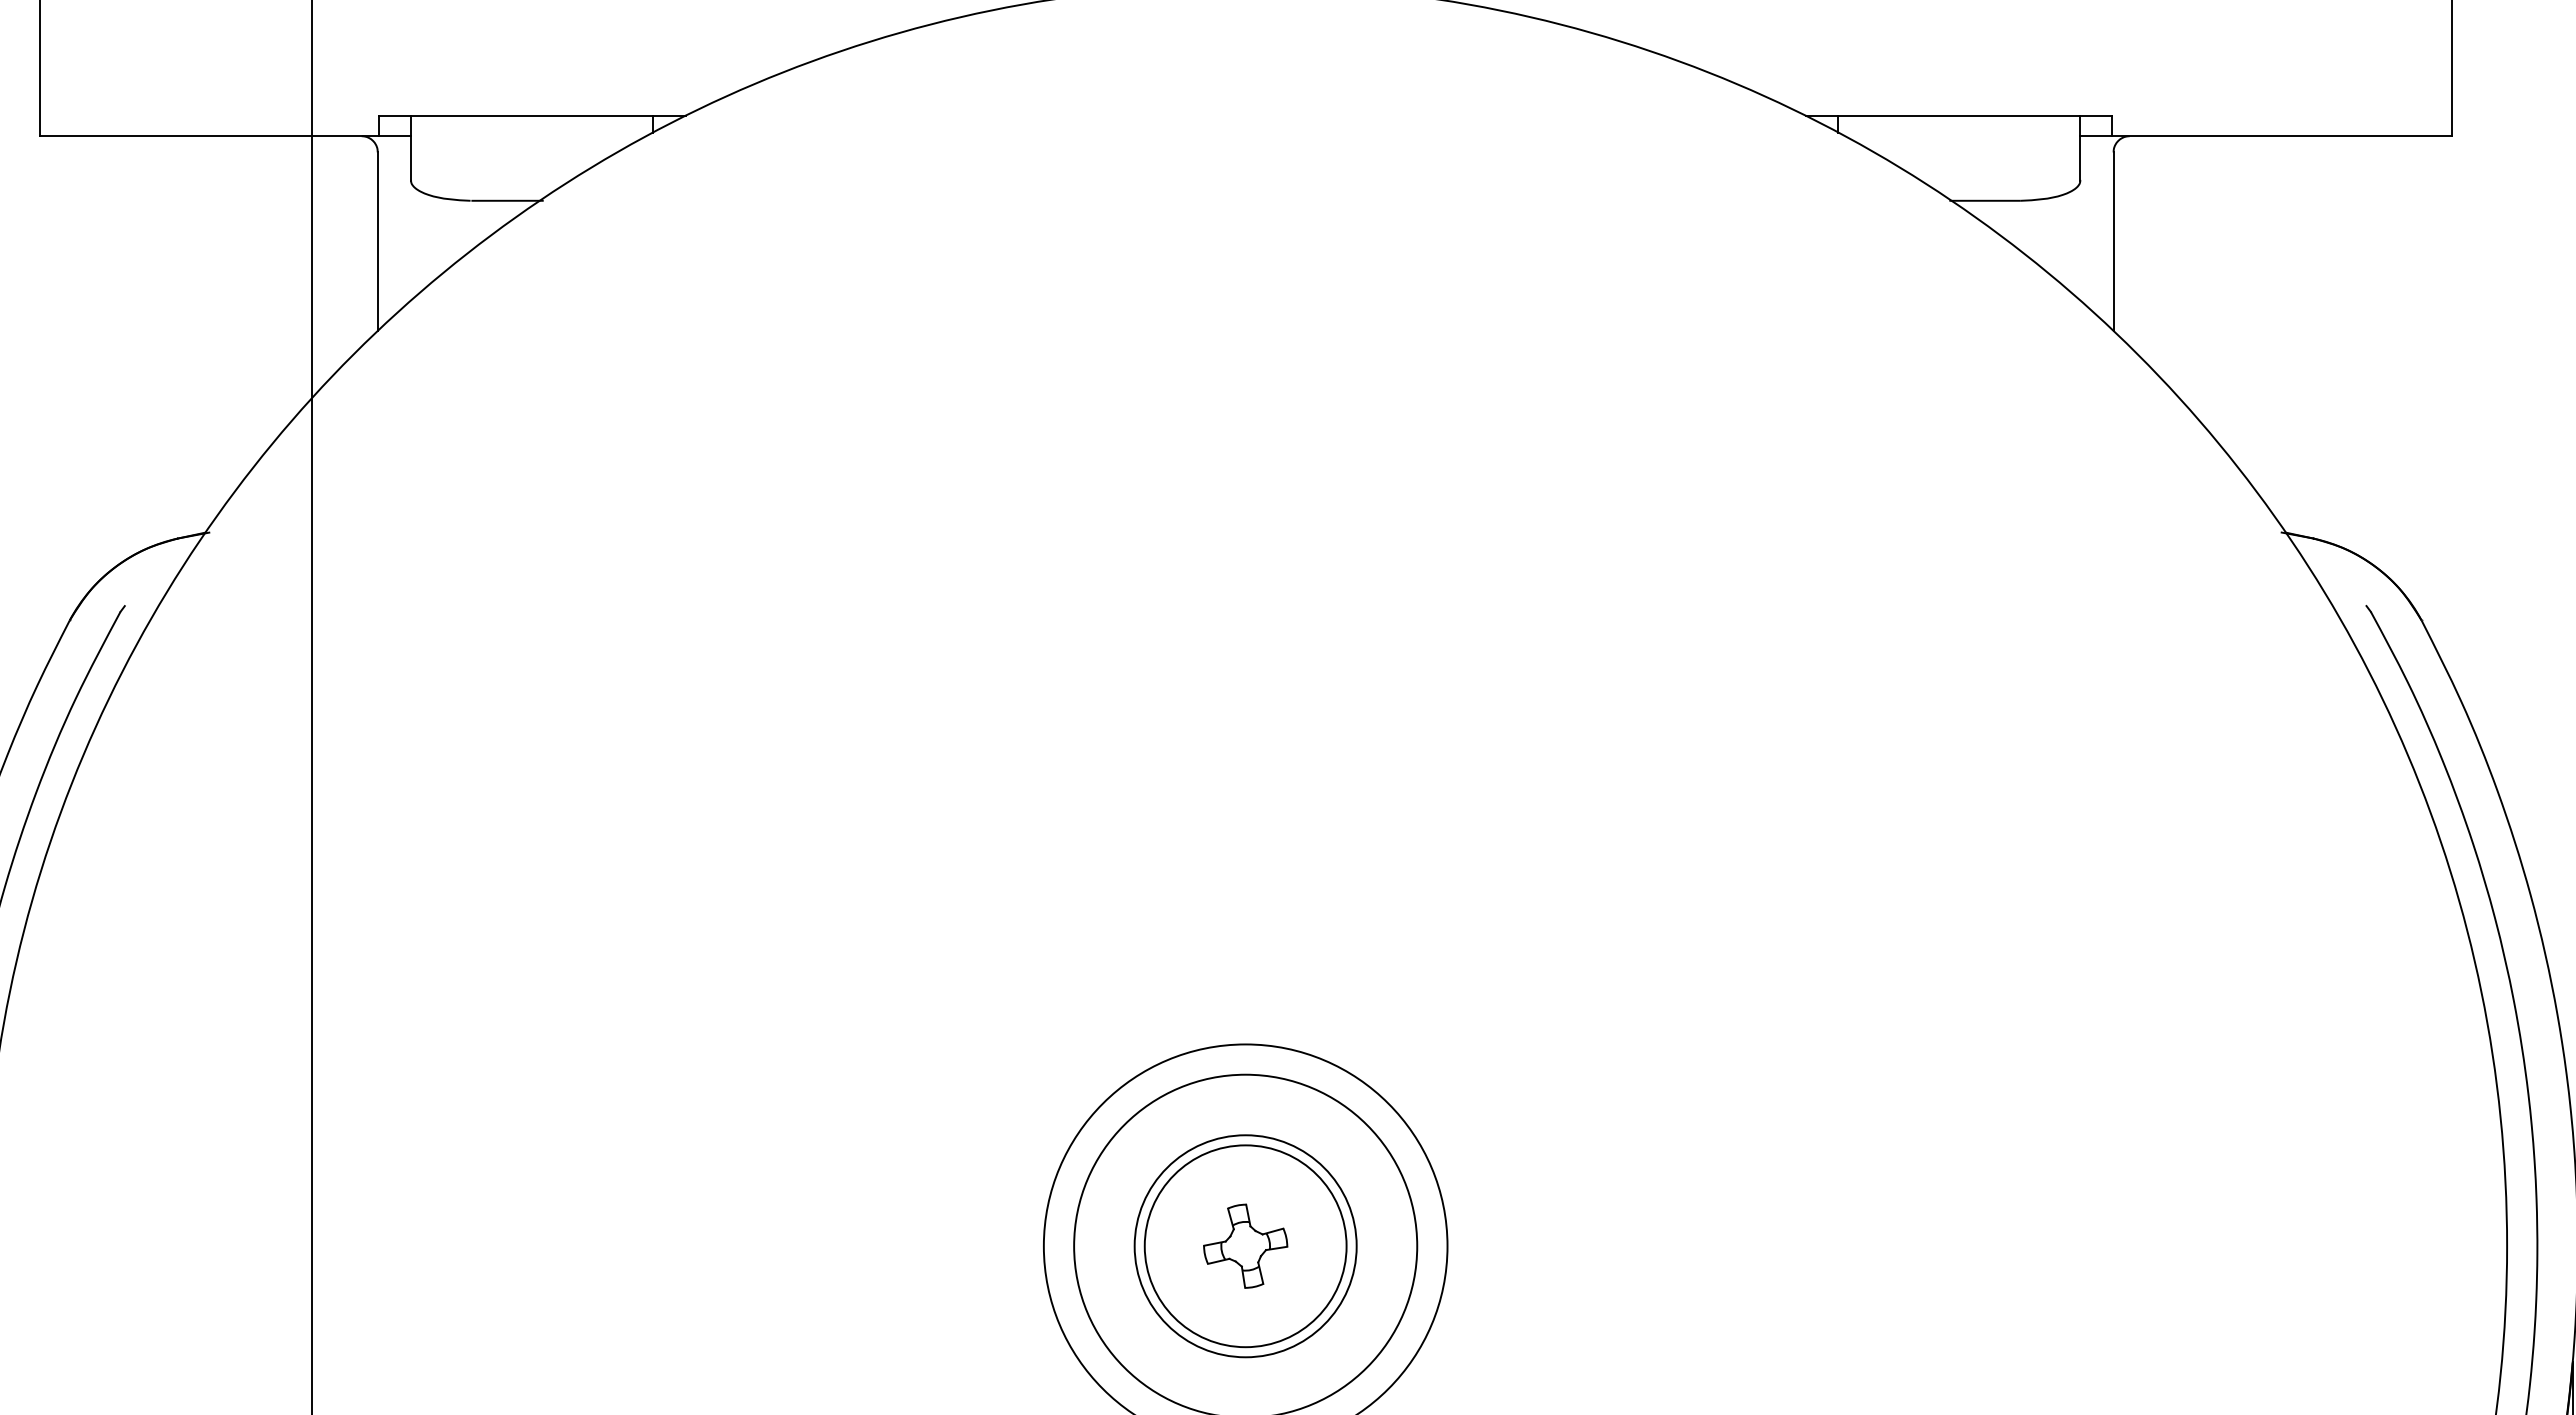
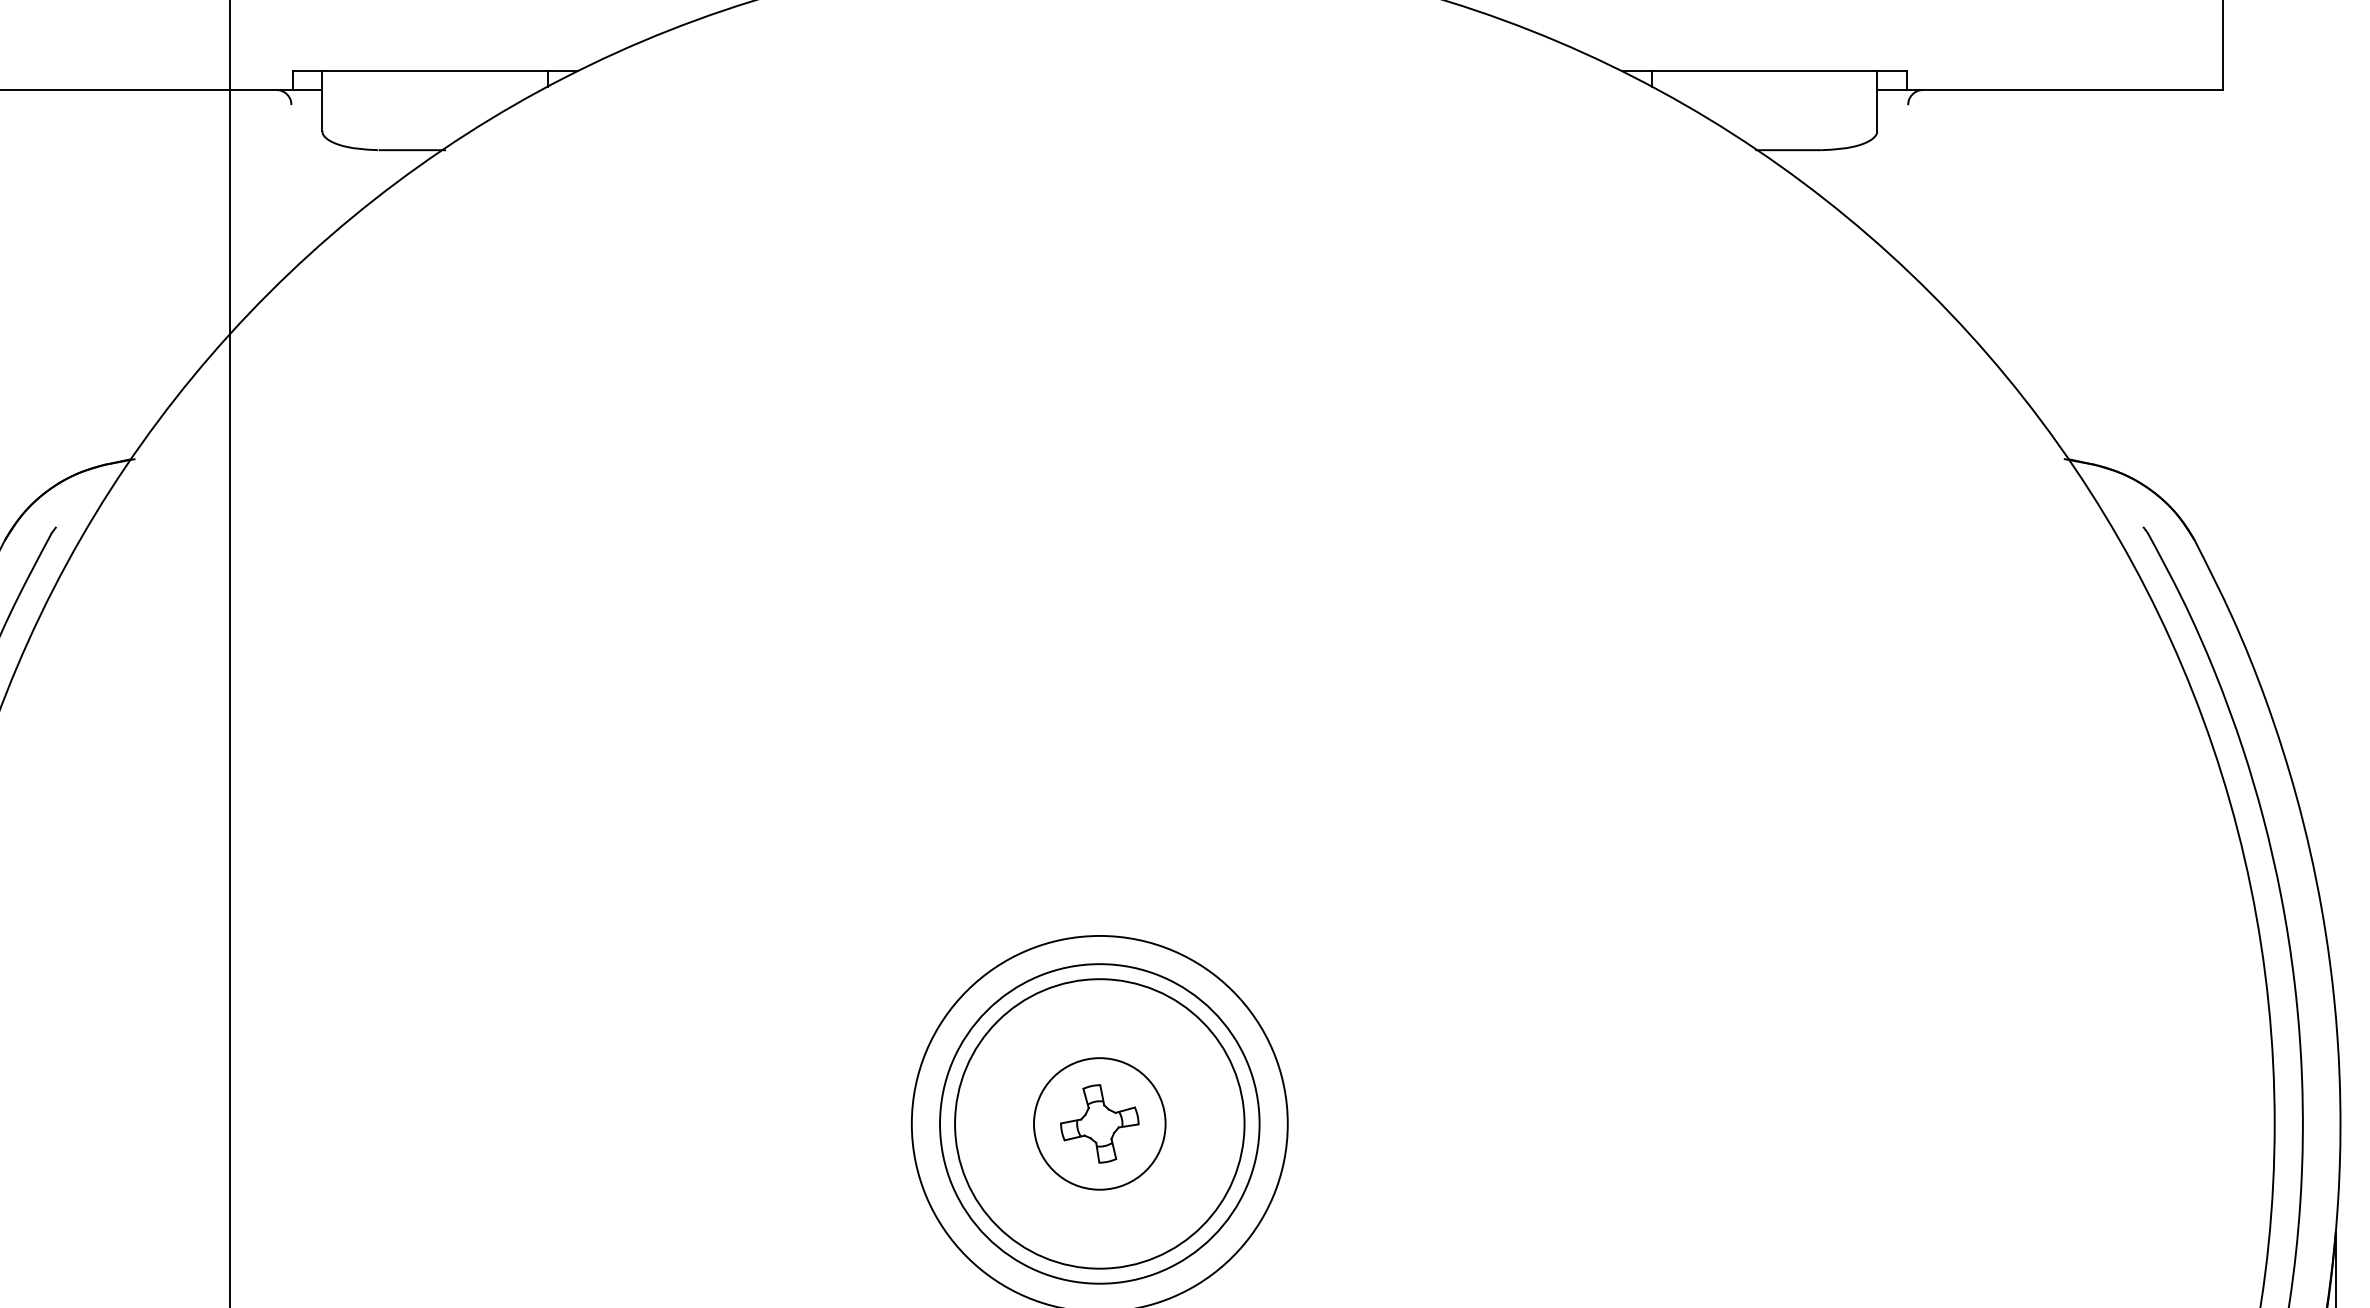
line: (377, 241) -> (291, 188), removed
line: (2113, 241) -> (1908, 188), removed
circle: (1245, 1246) -> (1099, 1124), size x0.7
circle: (1245, 1246) -> (1099, 1124), size x1.4

